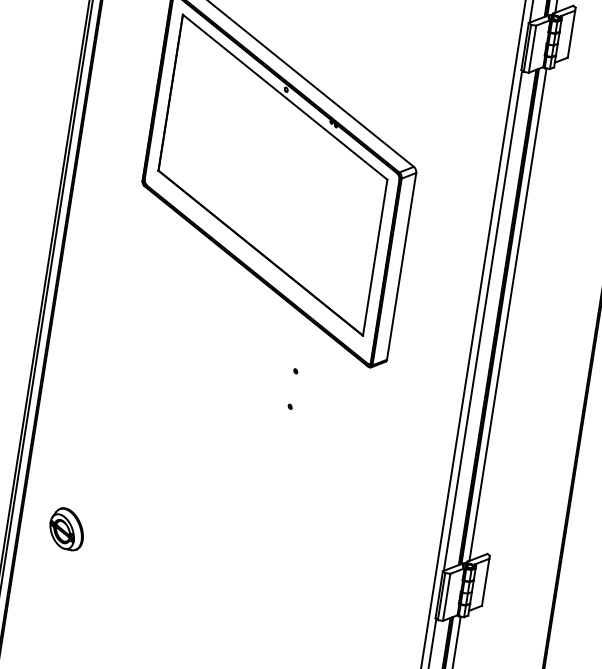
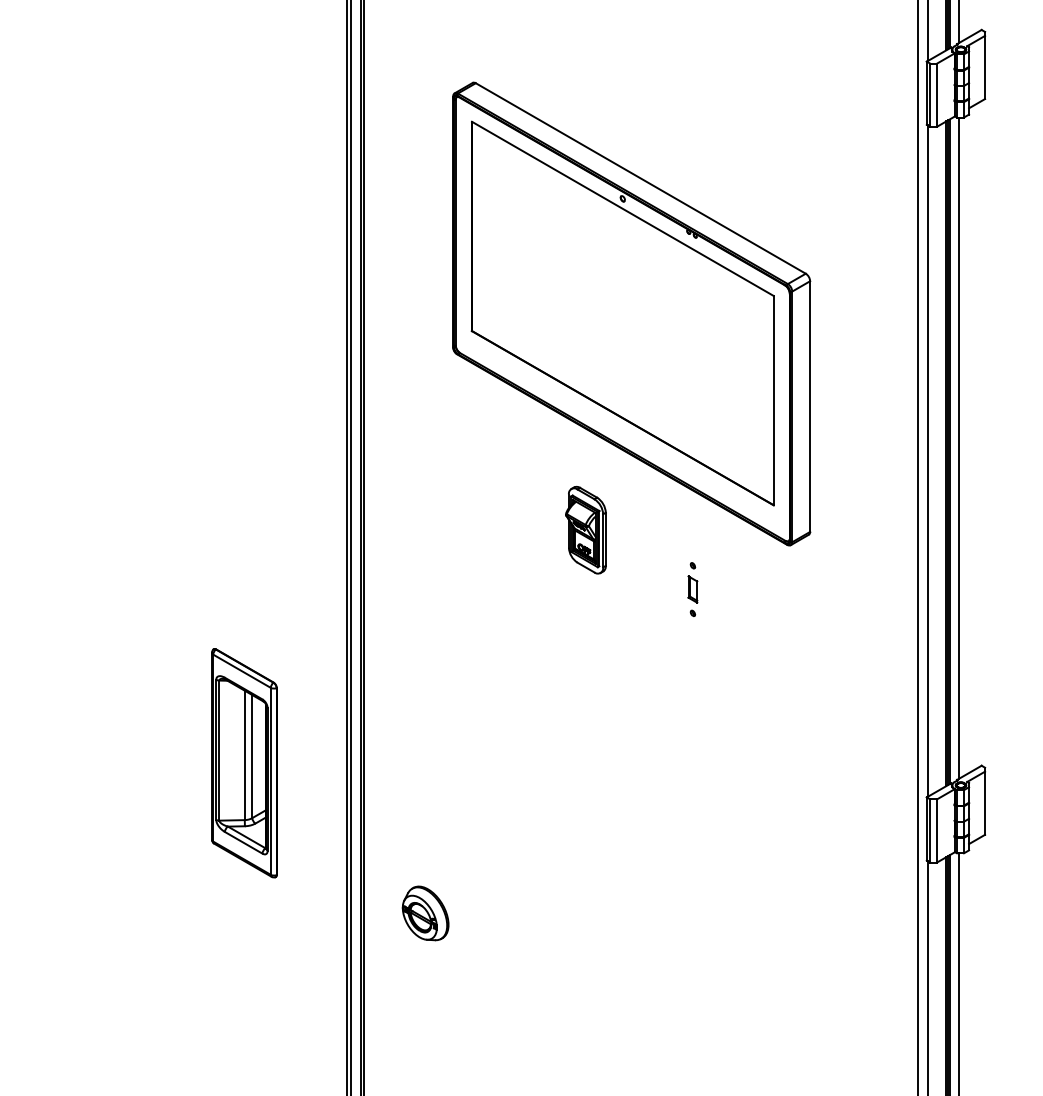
part: (219, 331) -> (585, 529), added
part: (292, 388) -> (692, 589), added
part: (66, 529) -> (425, 913), moved

